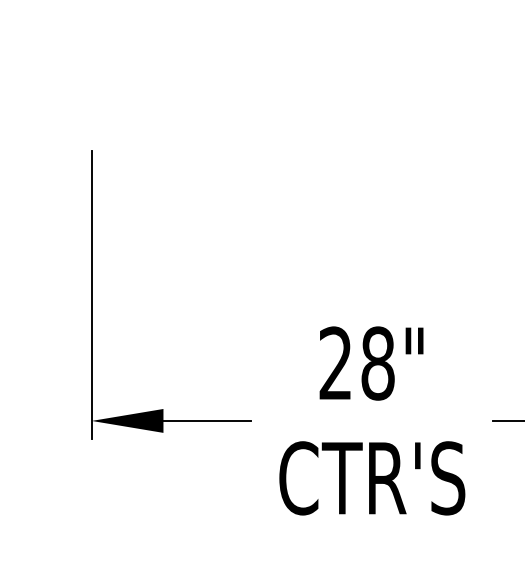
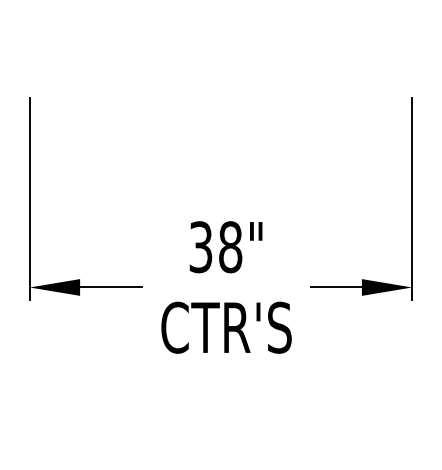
text: (335, 363) -> (200, 247), 28" -> 38"

